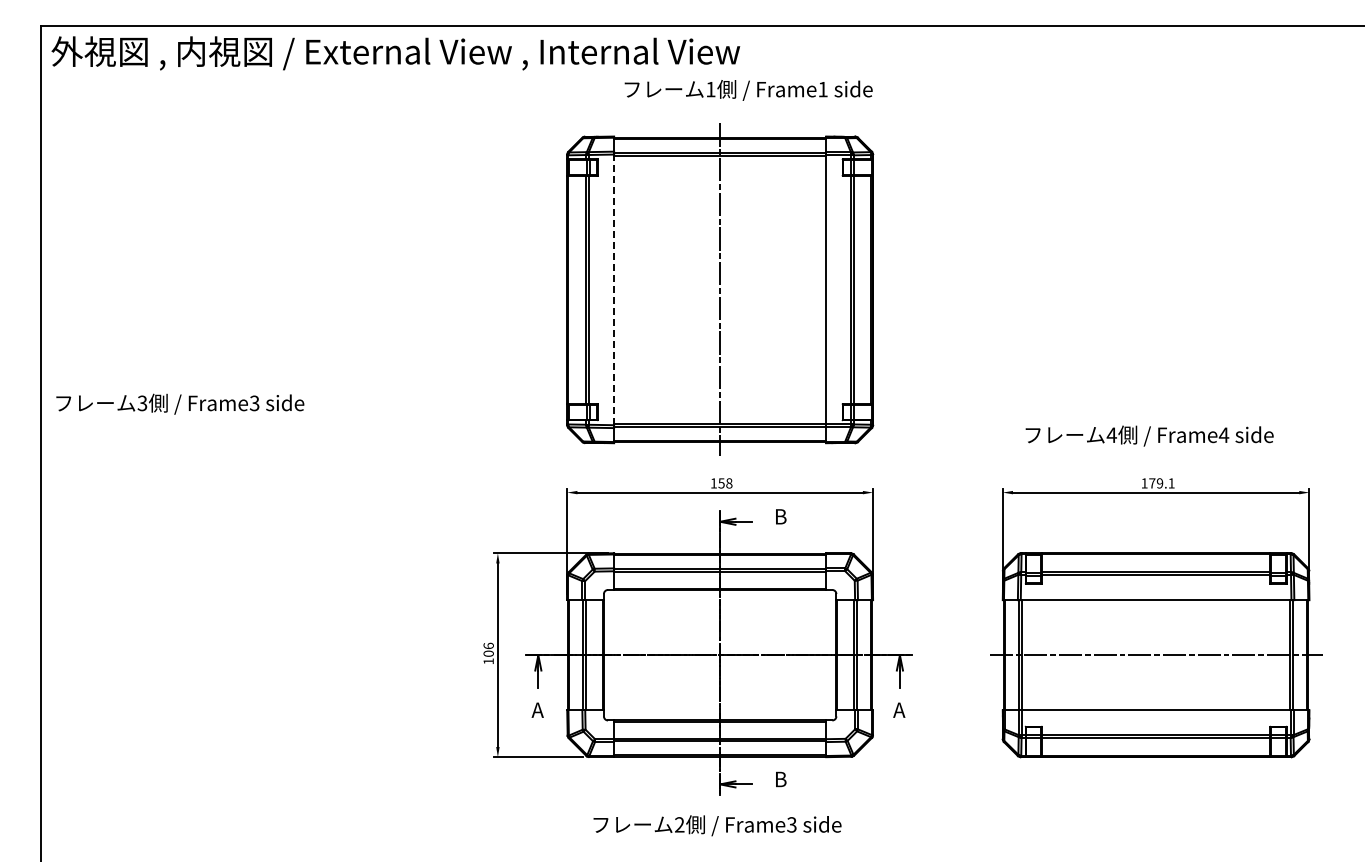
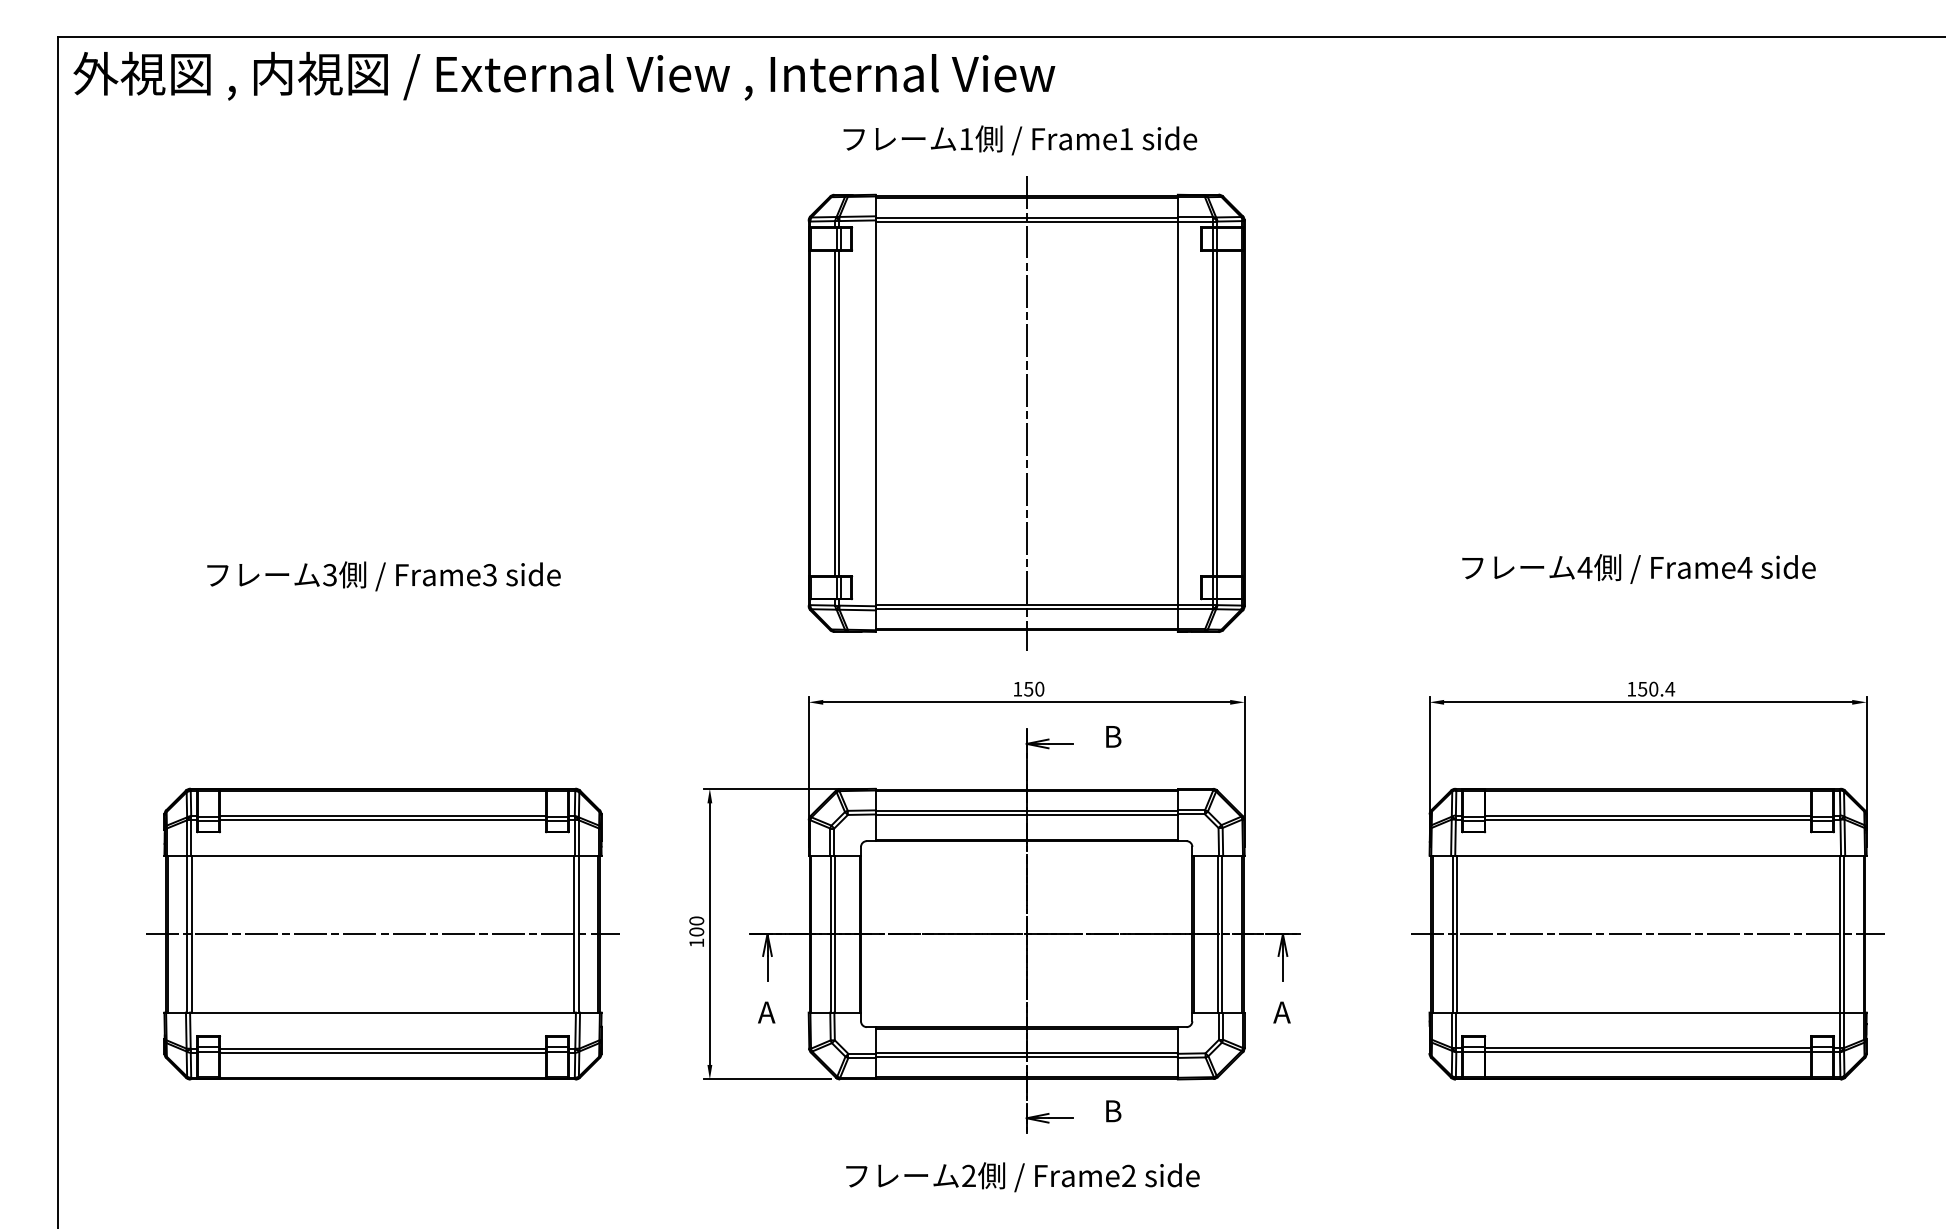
text: (748, 90) -> (1020, 140), moved
line: (614, 289) -> (876, 412), dashed -> solid
text: (180, 403) -> (384, 575), moved
text: (1149, 435) -> (1638, 568), moved
text: (729, 483) -> (1039, 689), 158 -> 150
text: (1161, 483) -> (1655, 689), 179.1 -> 150.4
text: (488, 645) -> (696, 920), 106 -> 100
part: (268, 655) -> (382, 934), added
text: (791, 824) -> (1128, 1175), Frame3 -> Frame2

